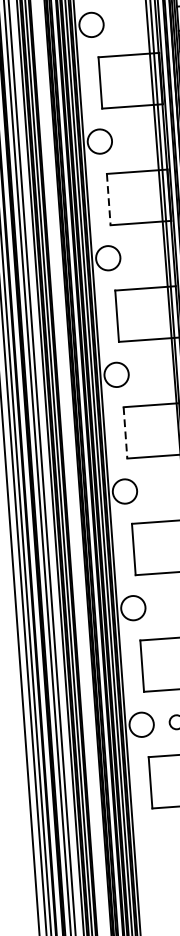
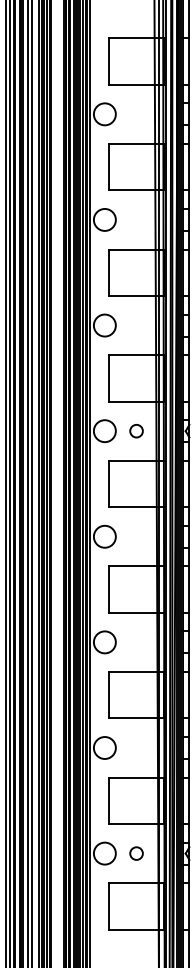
line: (109, 199) -> (109, 378), dashed -> solid
circle: (143, 256) -> (136, 431), added
line: (125, 433) -> (109, 590), dashed -> solid

